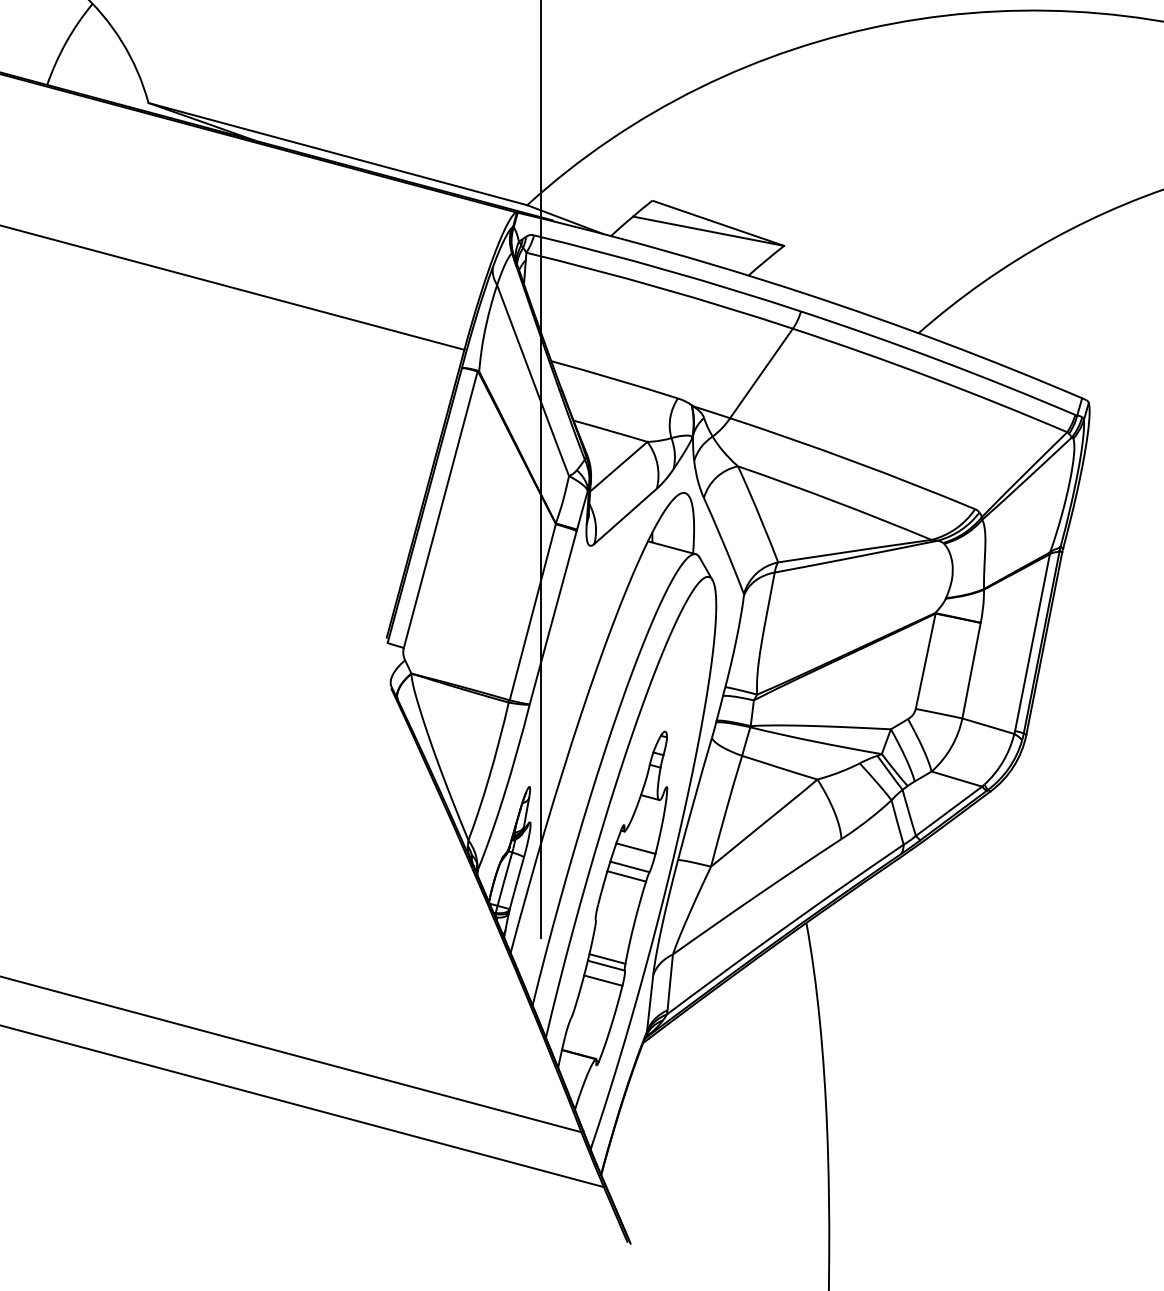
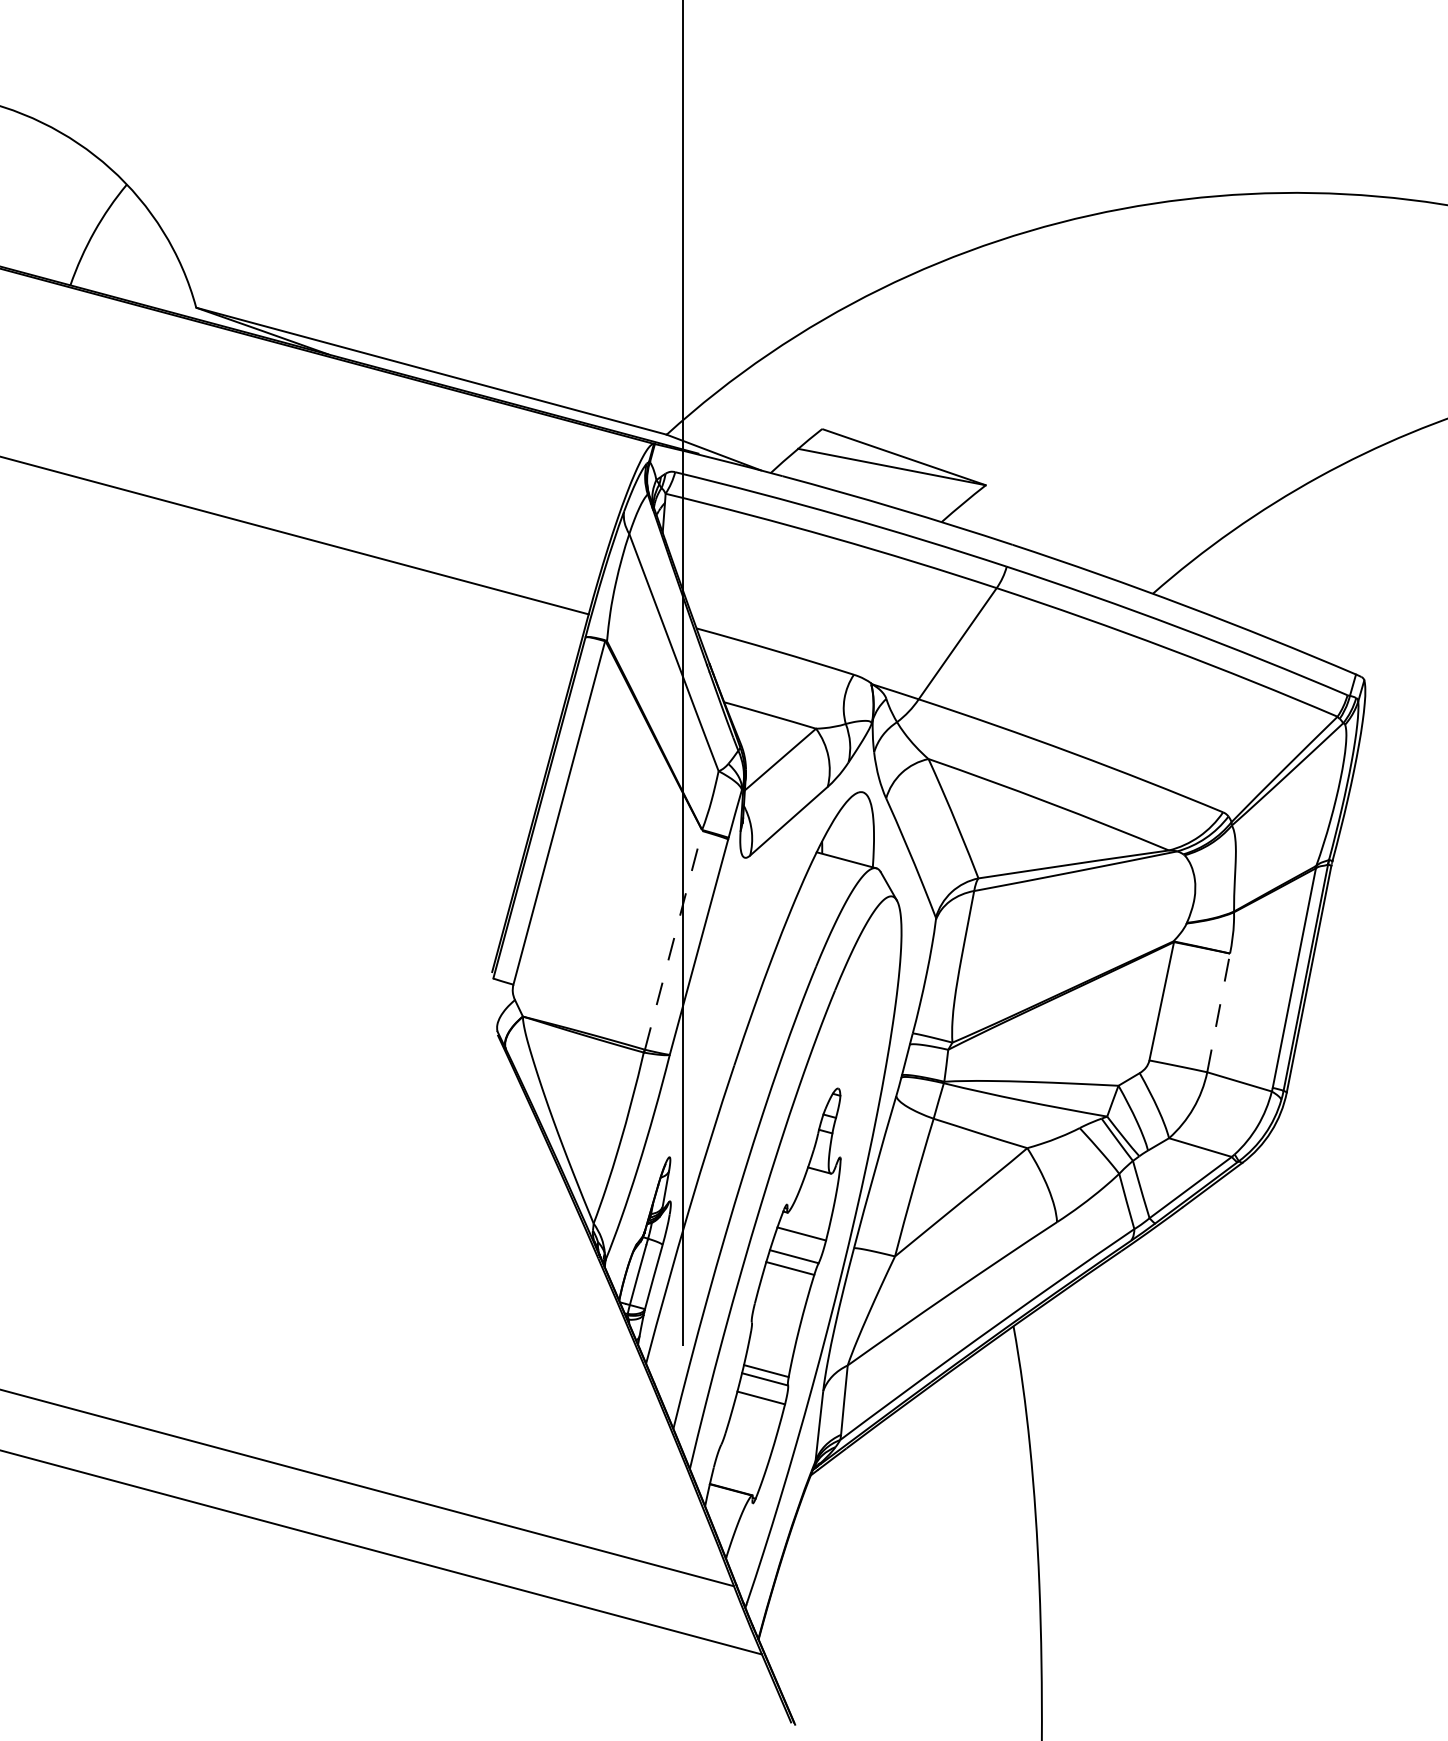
line: (532, 611) -> (673, 939), solid -> dashed
line: (971, 670) -> (1218, 1012), solid -> dashed

